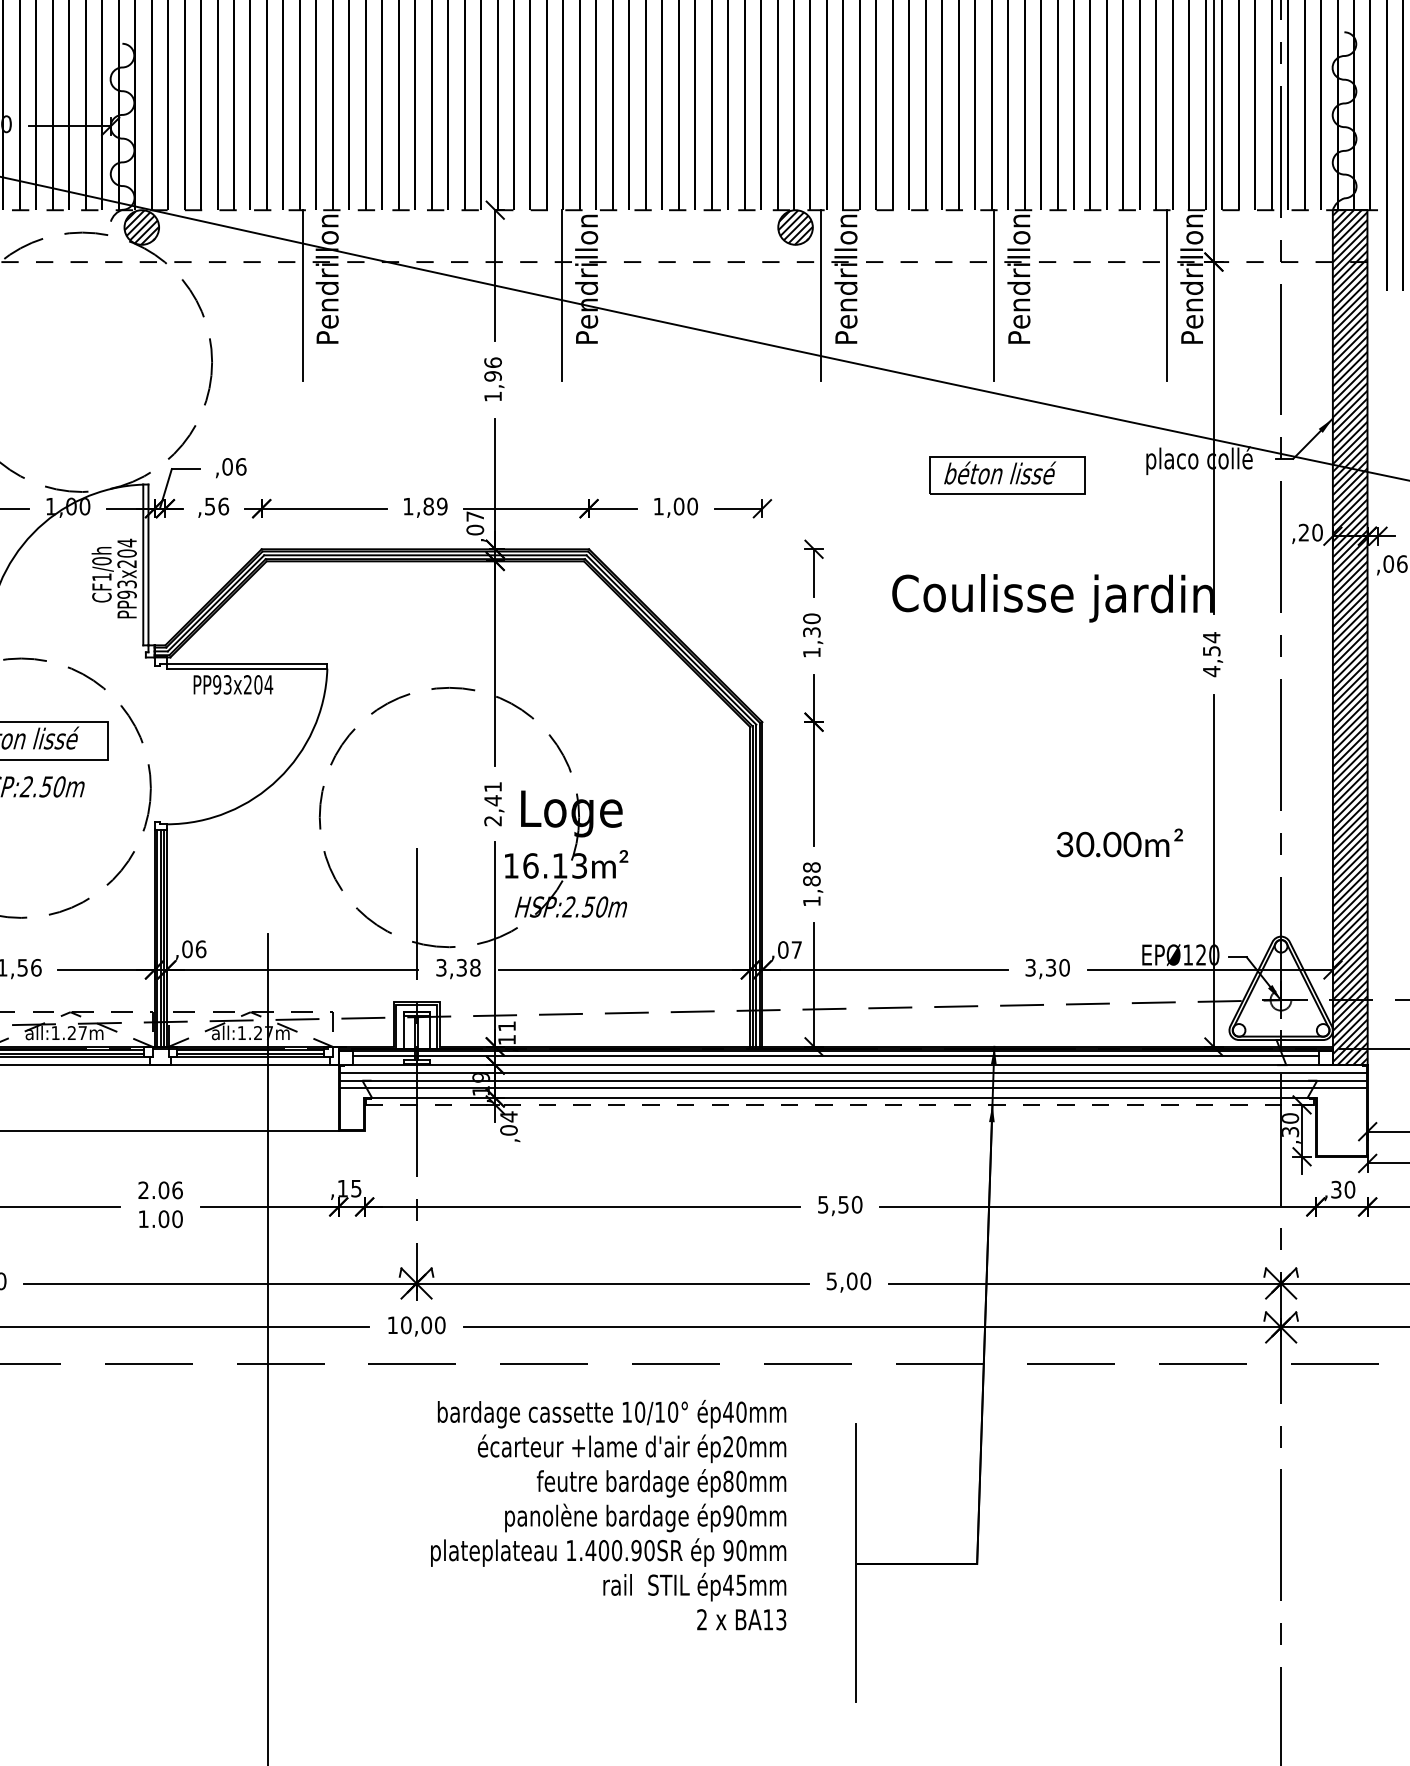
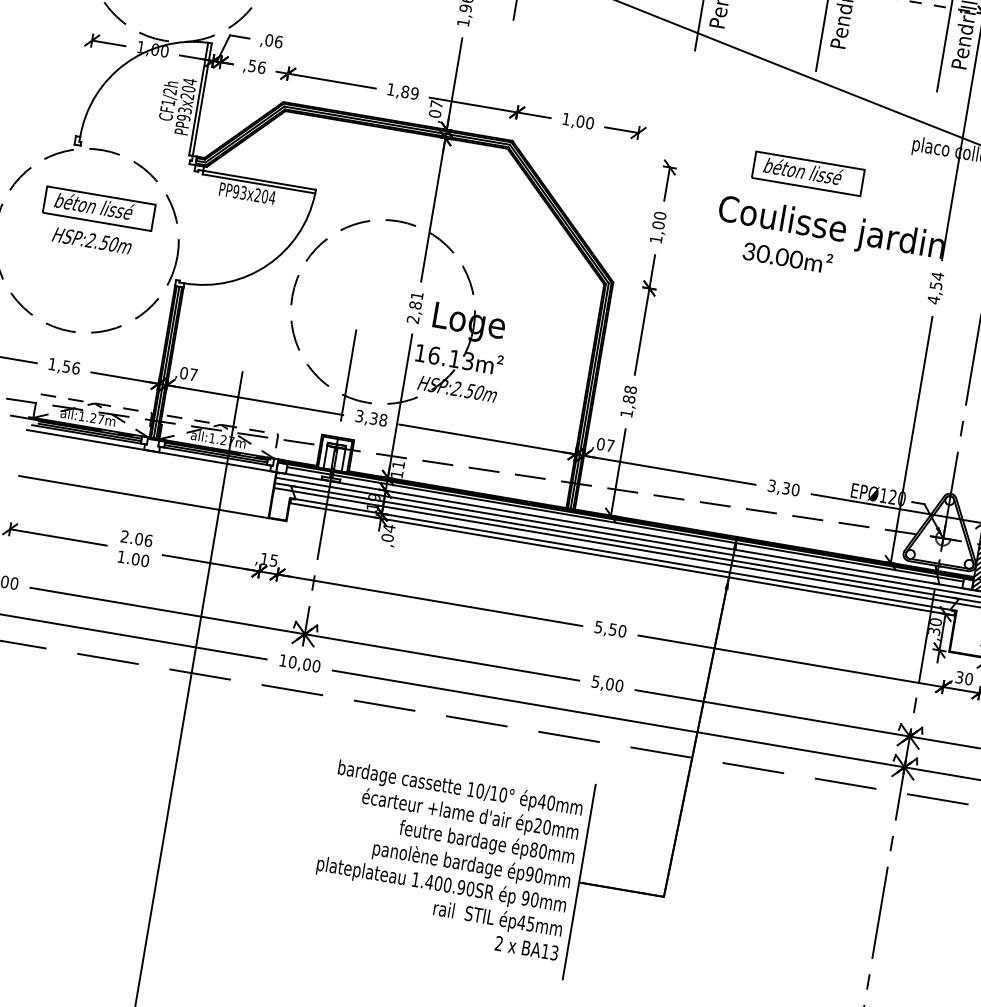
part: (1007, 475) -> (808, 173), moved
text: (101, 561) -> (169, 91), CF1/0h -> CF1/2h
text: (811, 632) -> (658, 225), 1,30 -> 1,00
text: (492, 800) -> (415, 305), 2,41 -> 2,81
text: (1119, 842) -> (787, 256), moved
text: (200, 949) -> (193, 374), ,06 -> ,07
line: (840, 1104) -> (622, 559), dashed -> solid
text: (608, 1514) -> (446, 858), moved

